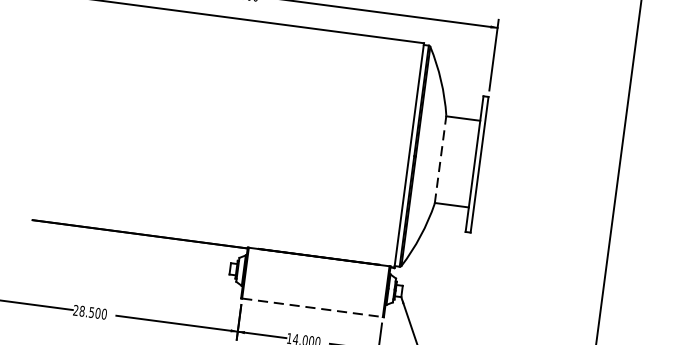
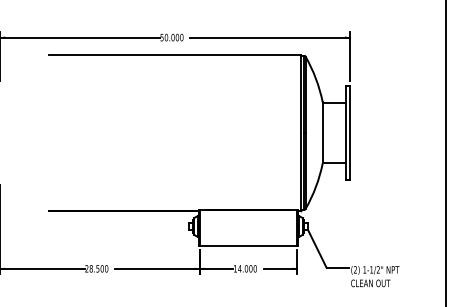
line: (440, 159) -> (322, 132), dashed -> solid
line: (312, 307) -> (248, 245), dashed -> solid

